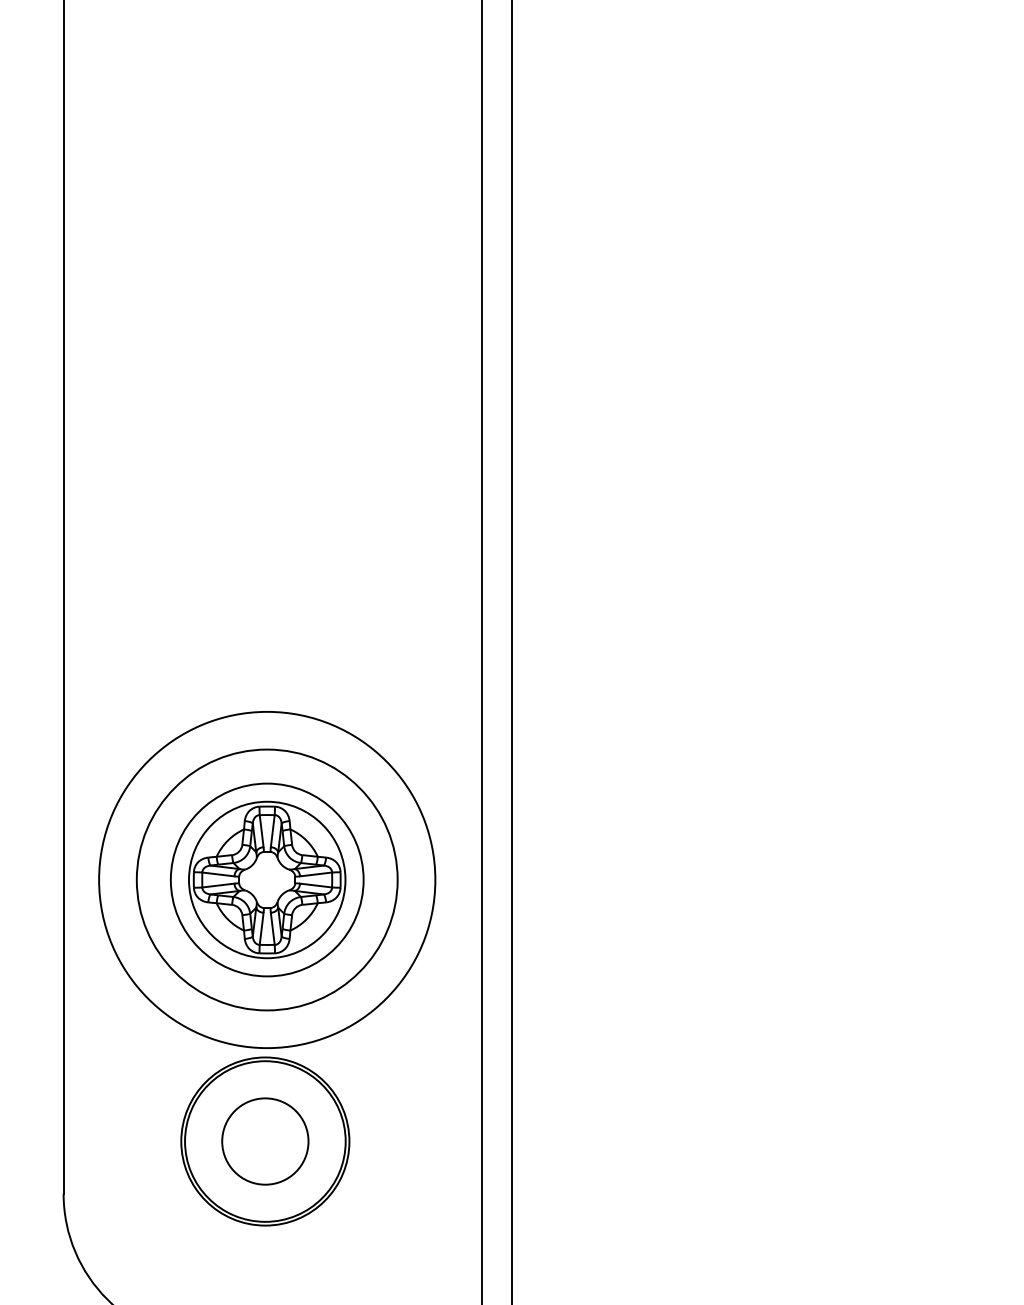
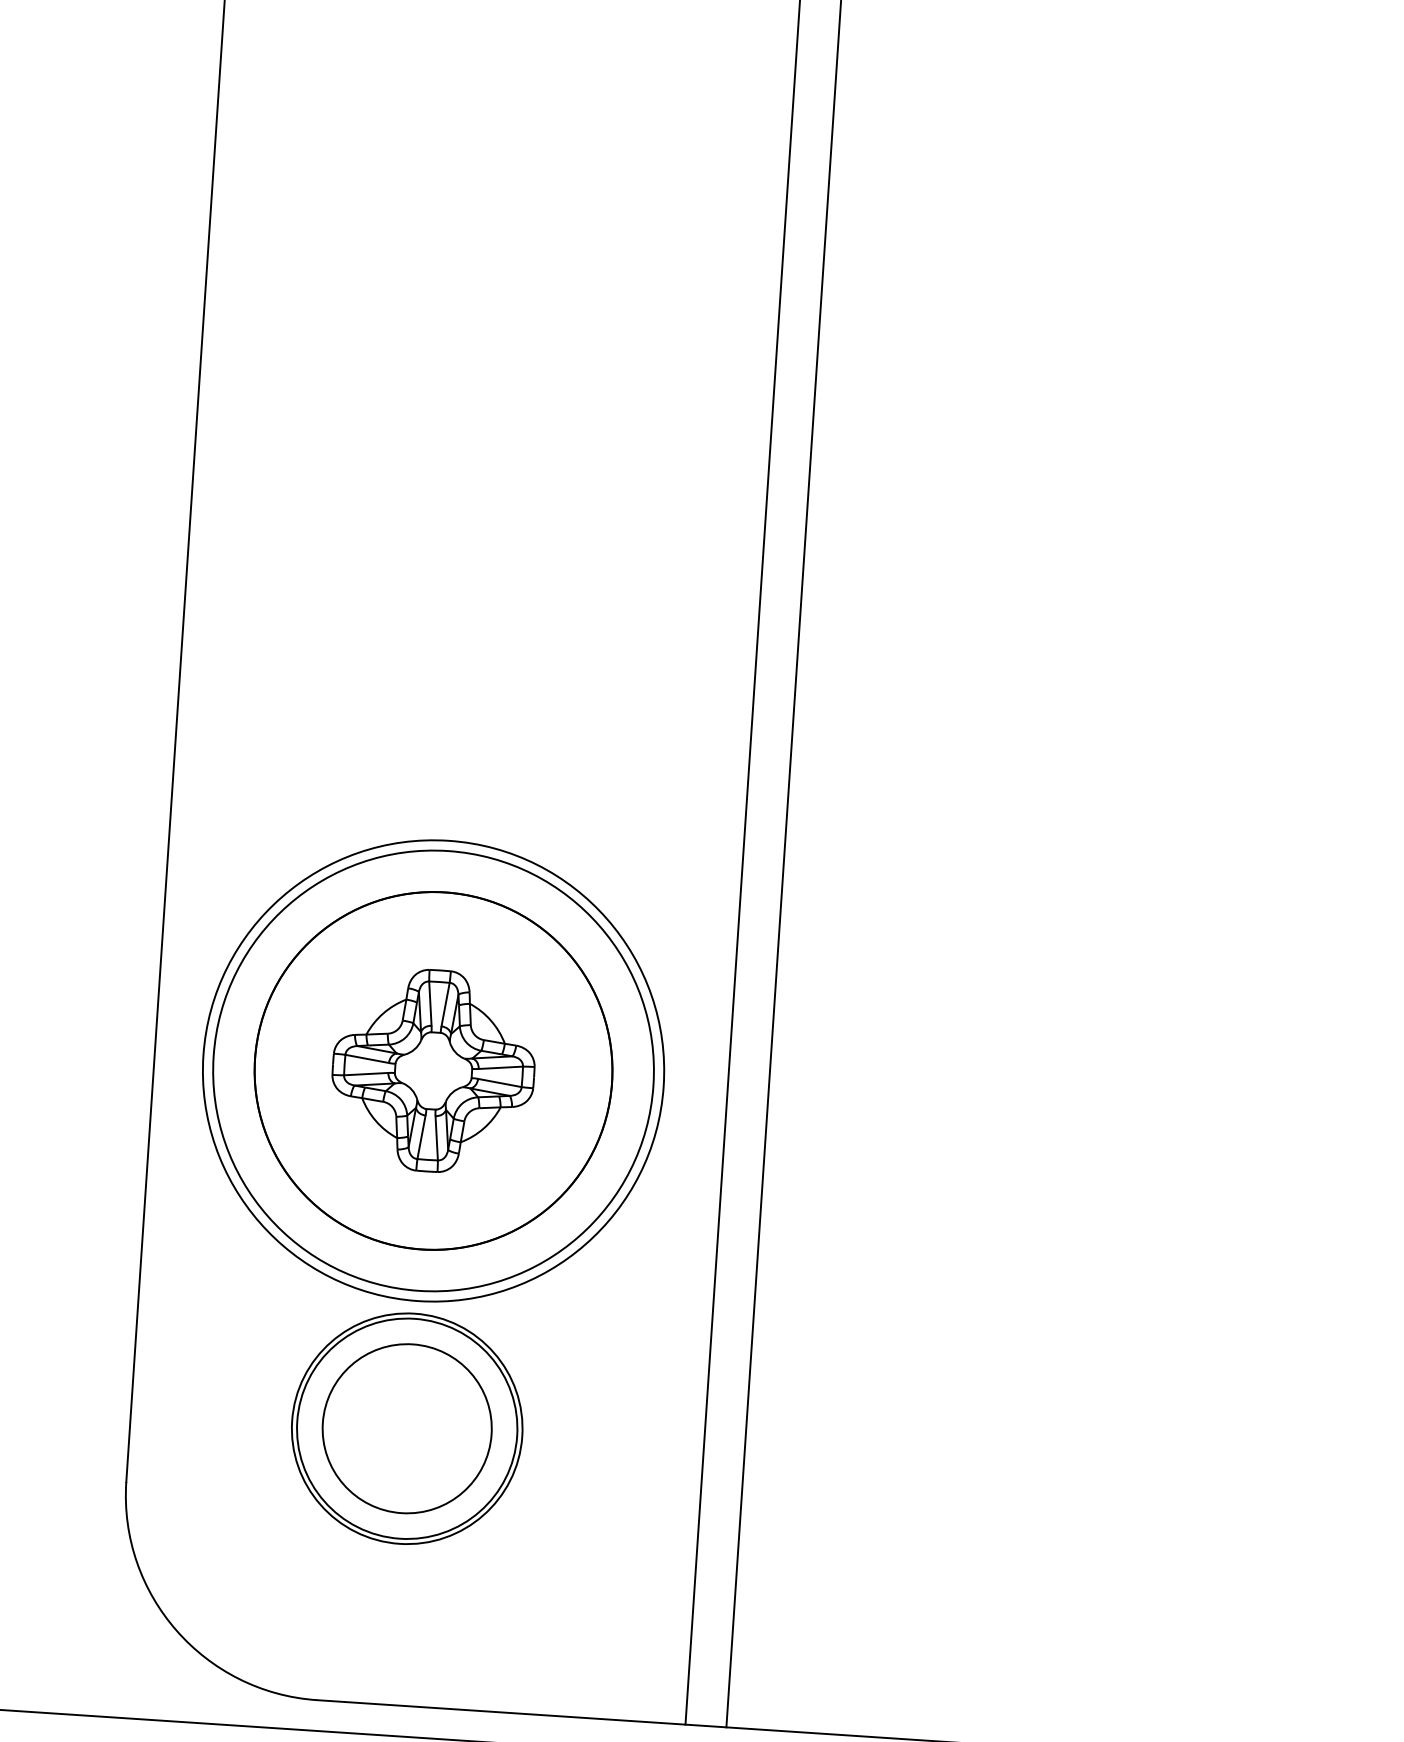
circle: (266, 879) -> (432, 1070), size x1.67
circle: (266, 879) -> (432, 1070), size x1.67
circle: (265, 1141) -> (407, 1428), size x1.43

